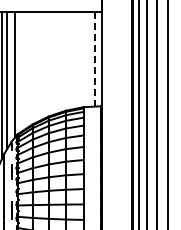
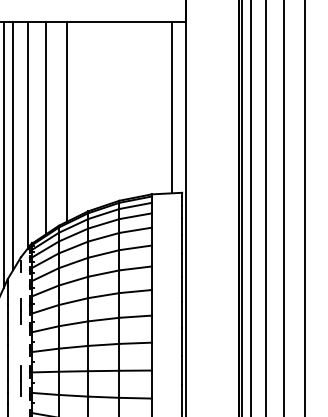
line: (95, 59) -> (173, 107), dashed -> solid
line: (36, 67) -> (66, 122), added
line: (25, 70) -> (46, 127), added

